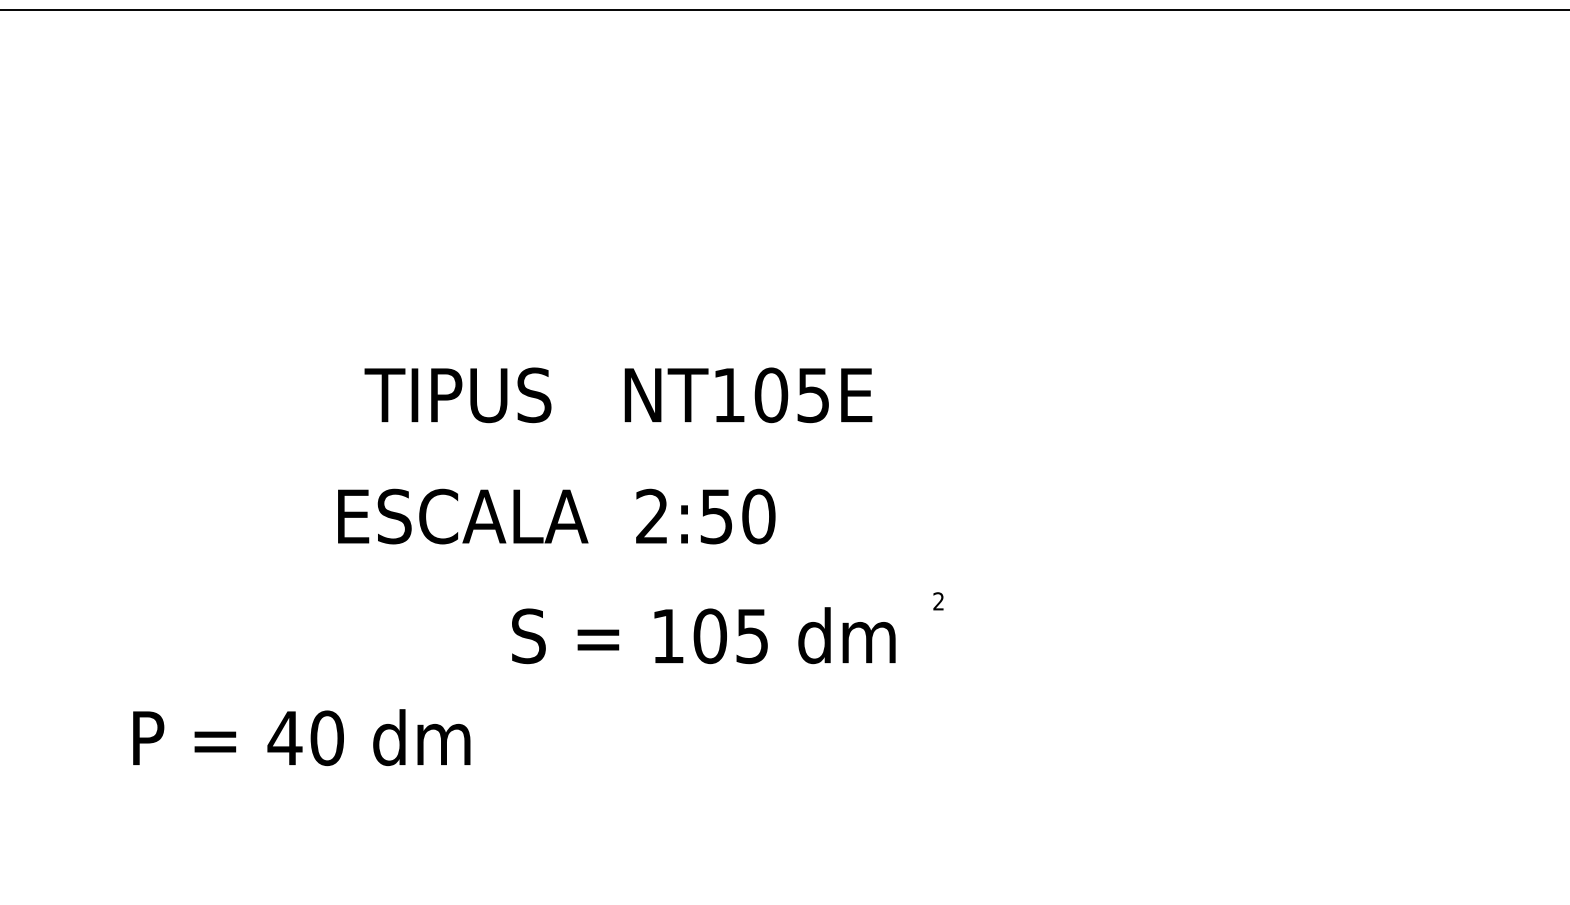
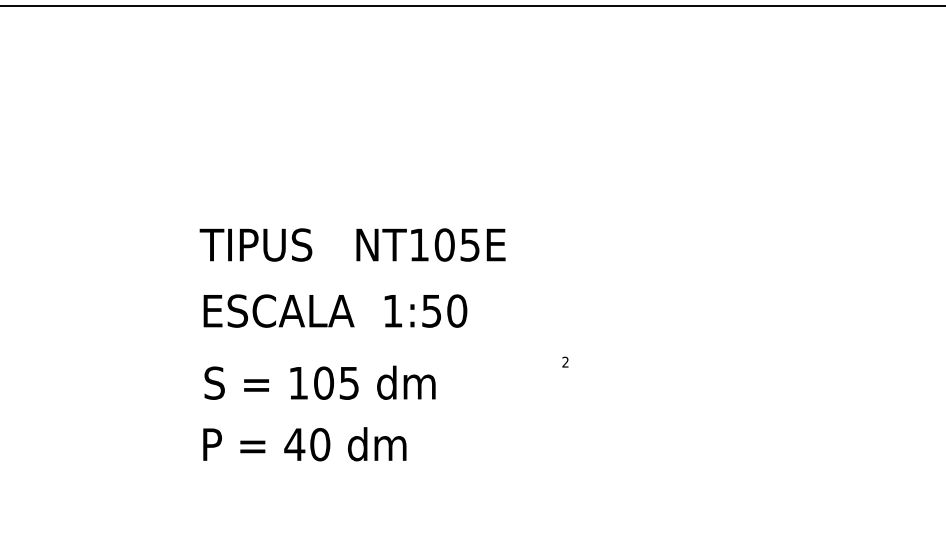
text: (618, 394) -> (352, 244), moved
text: (651, 515) -> (392, 310), 2:50 -> 1:50
text: (702, 635) -> (319, 382), moved
text: (301, 738) -> (304, 444), moved

